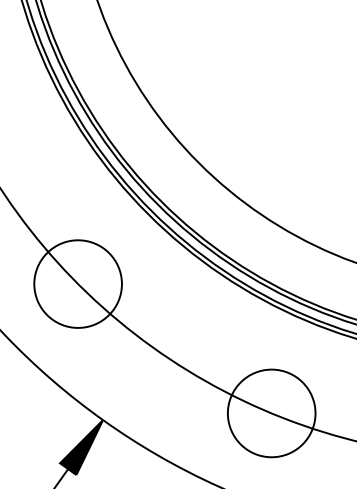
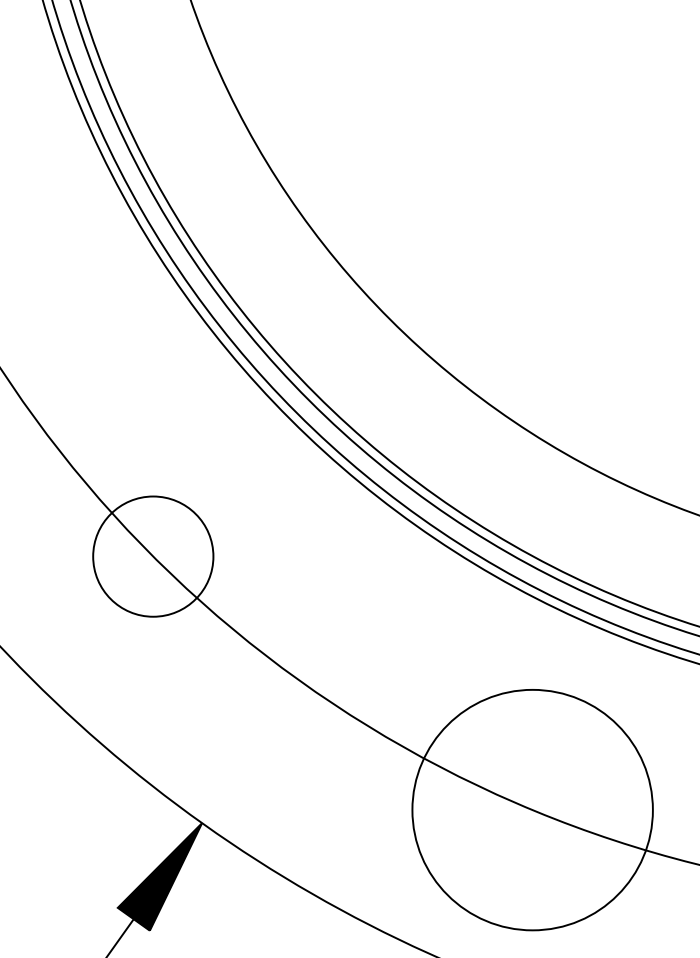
circle: (77, 283) -> (152, 555), size x0.7
circle: (271, 413) -> (532, 810), size x1.4

